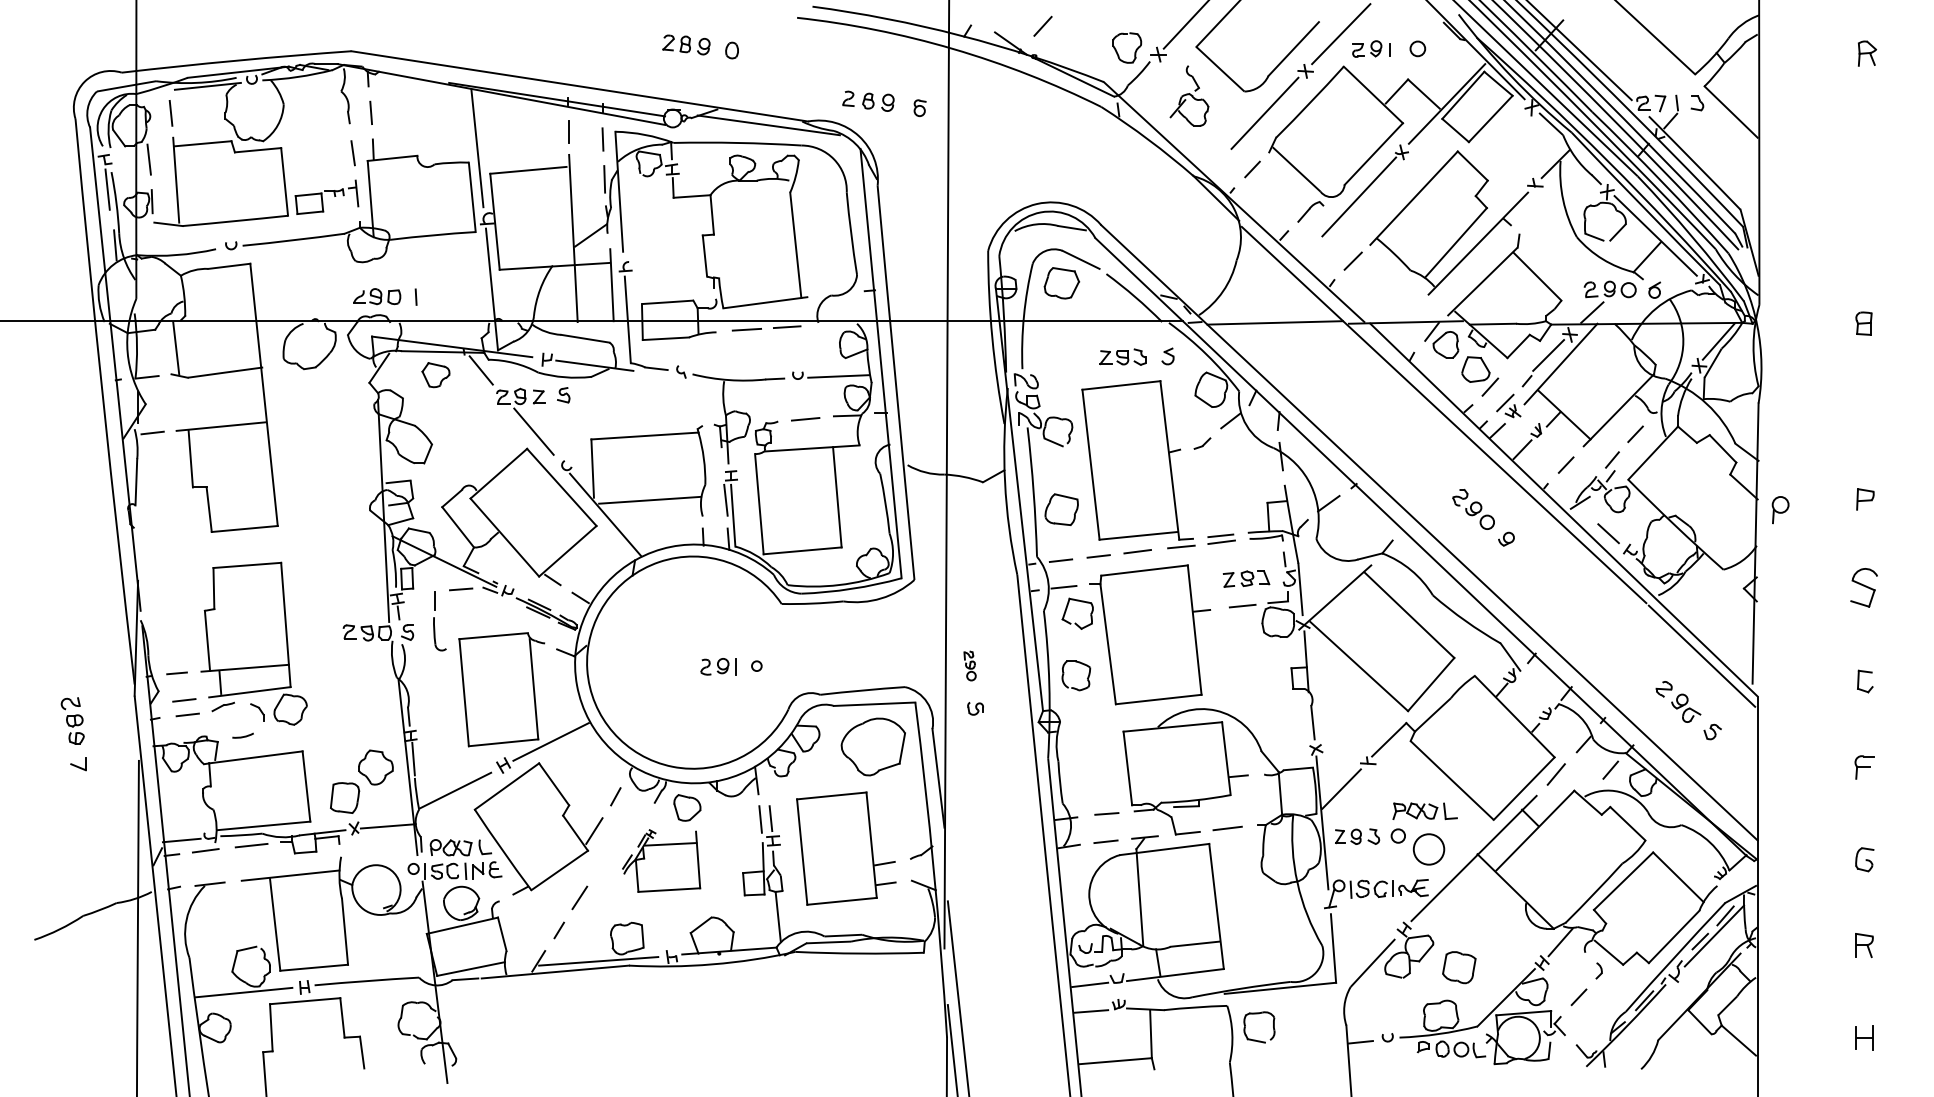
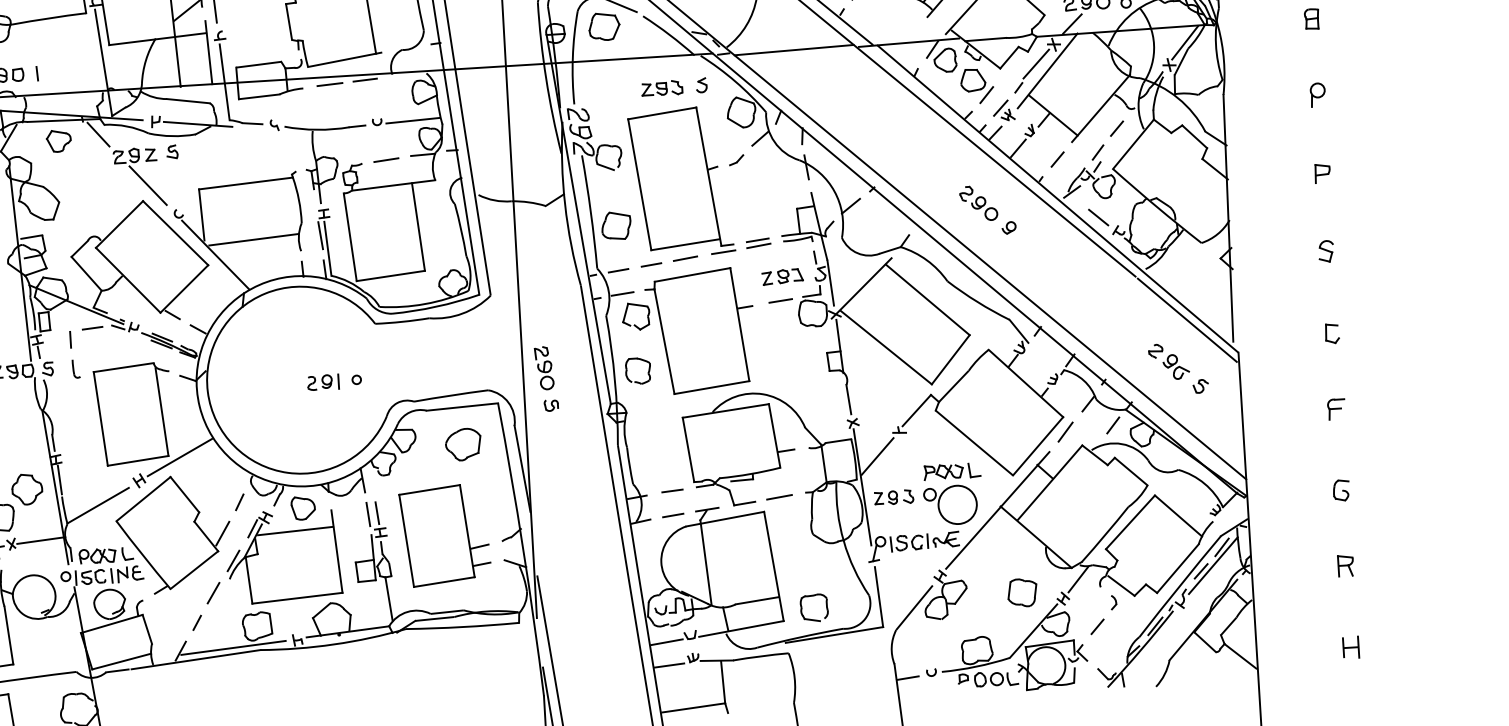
part: (1780, 510) -> (1317, 95), moved
part: (1864, 587) -> (1326, 251), size x0.62
part: (439, 634) -> (75, 369), size x0.62
part: (969, 665) -> (543, 367), size x1.67
part: (872, 746) -> (462, 444), size x0.62
circle: (1428, 849) -> (957, 504), size x1.43
part: (661, 860) -> (283, 555), size x1.67
part: (1459, 967) -> (1022, 592), moved
part: (1255, 1039) -> (811, 618), moved

